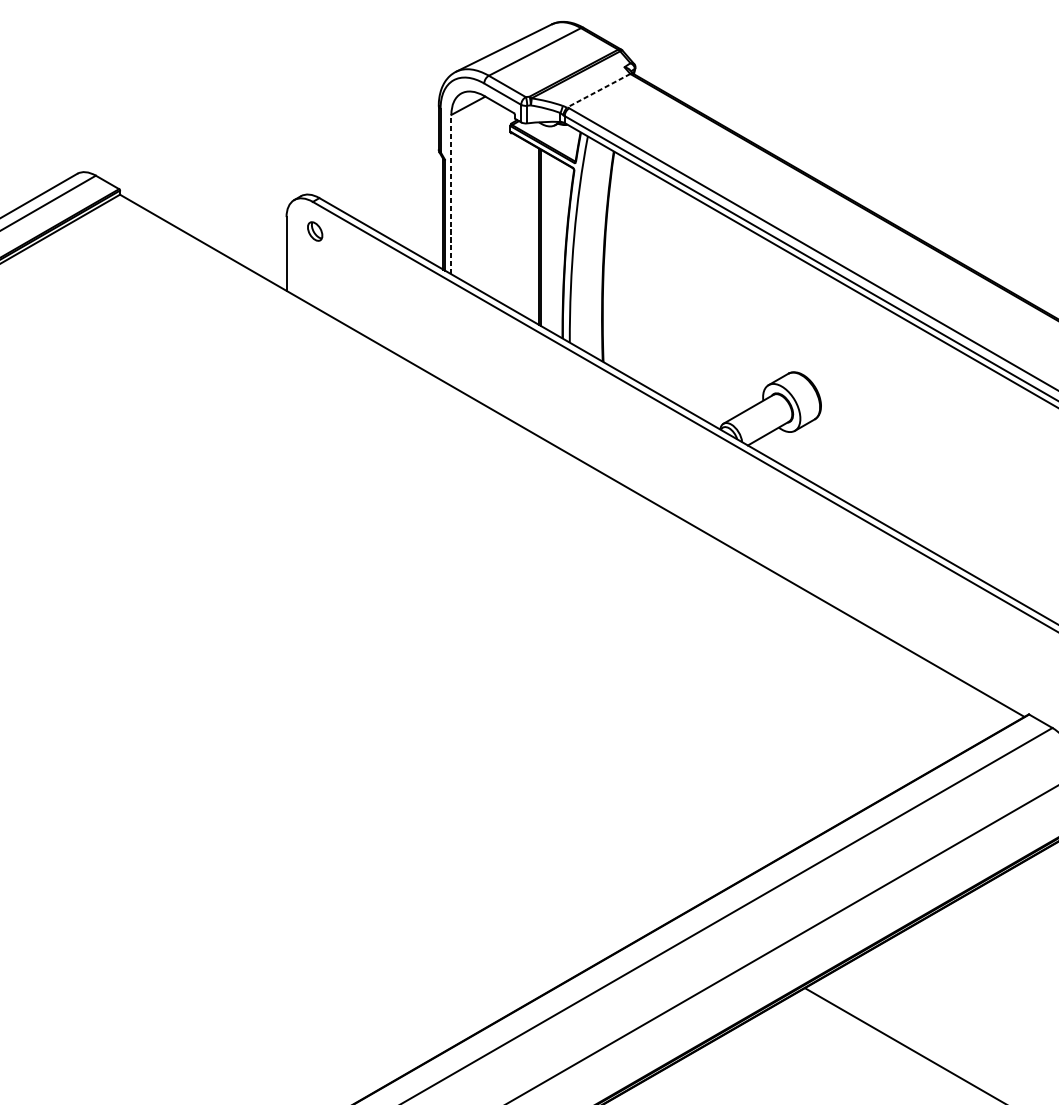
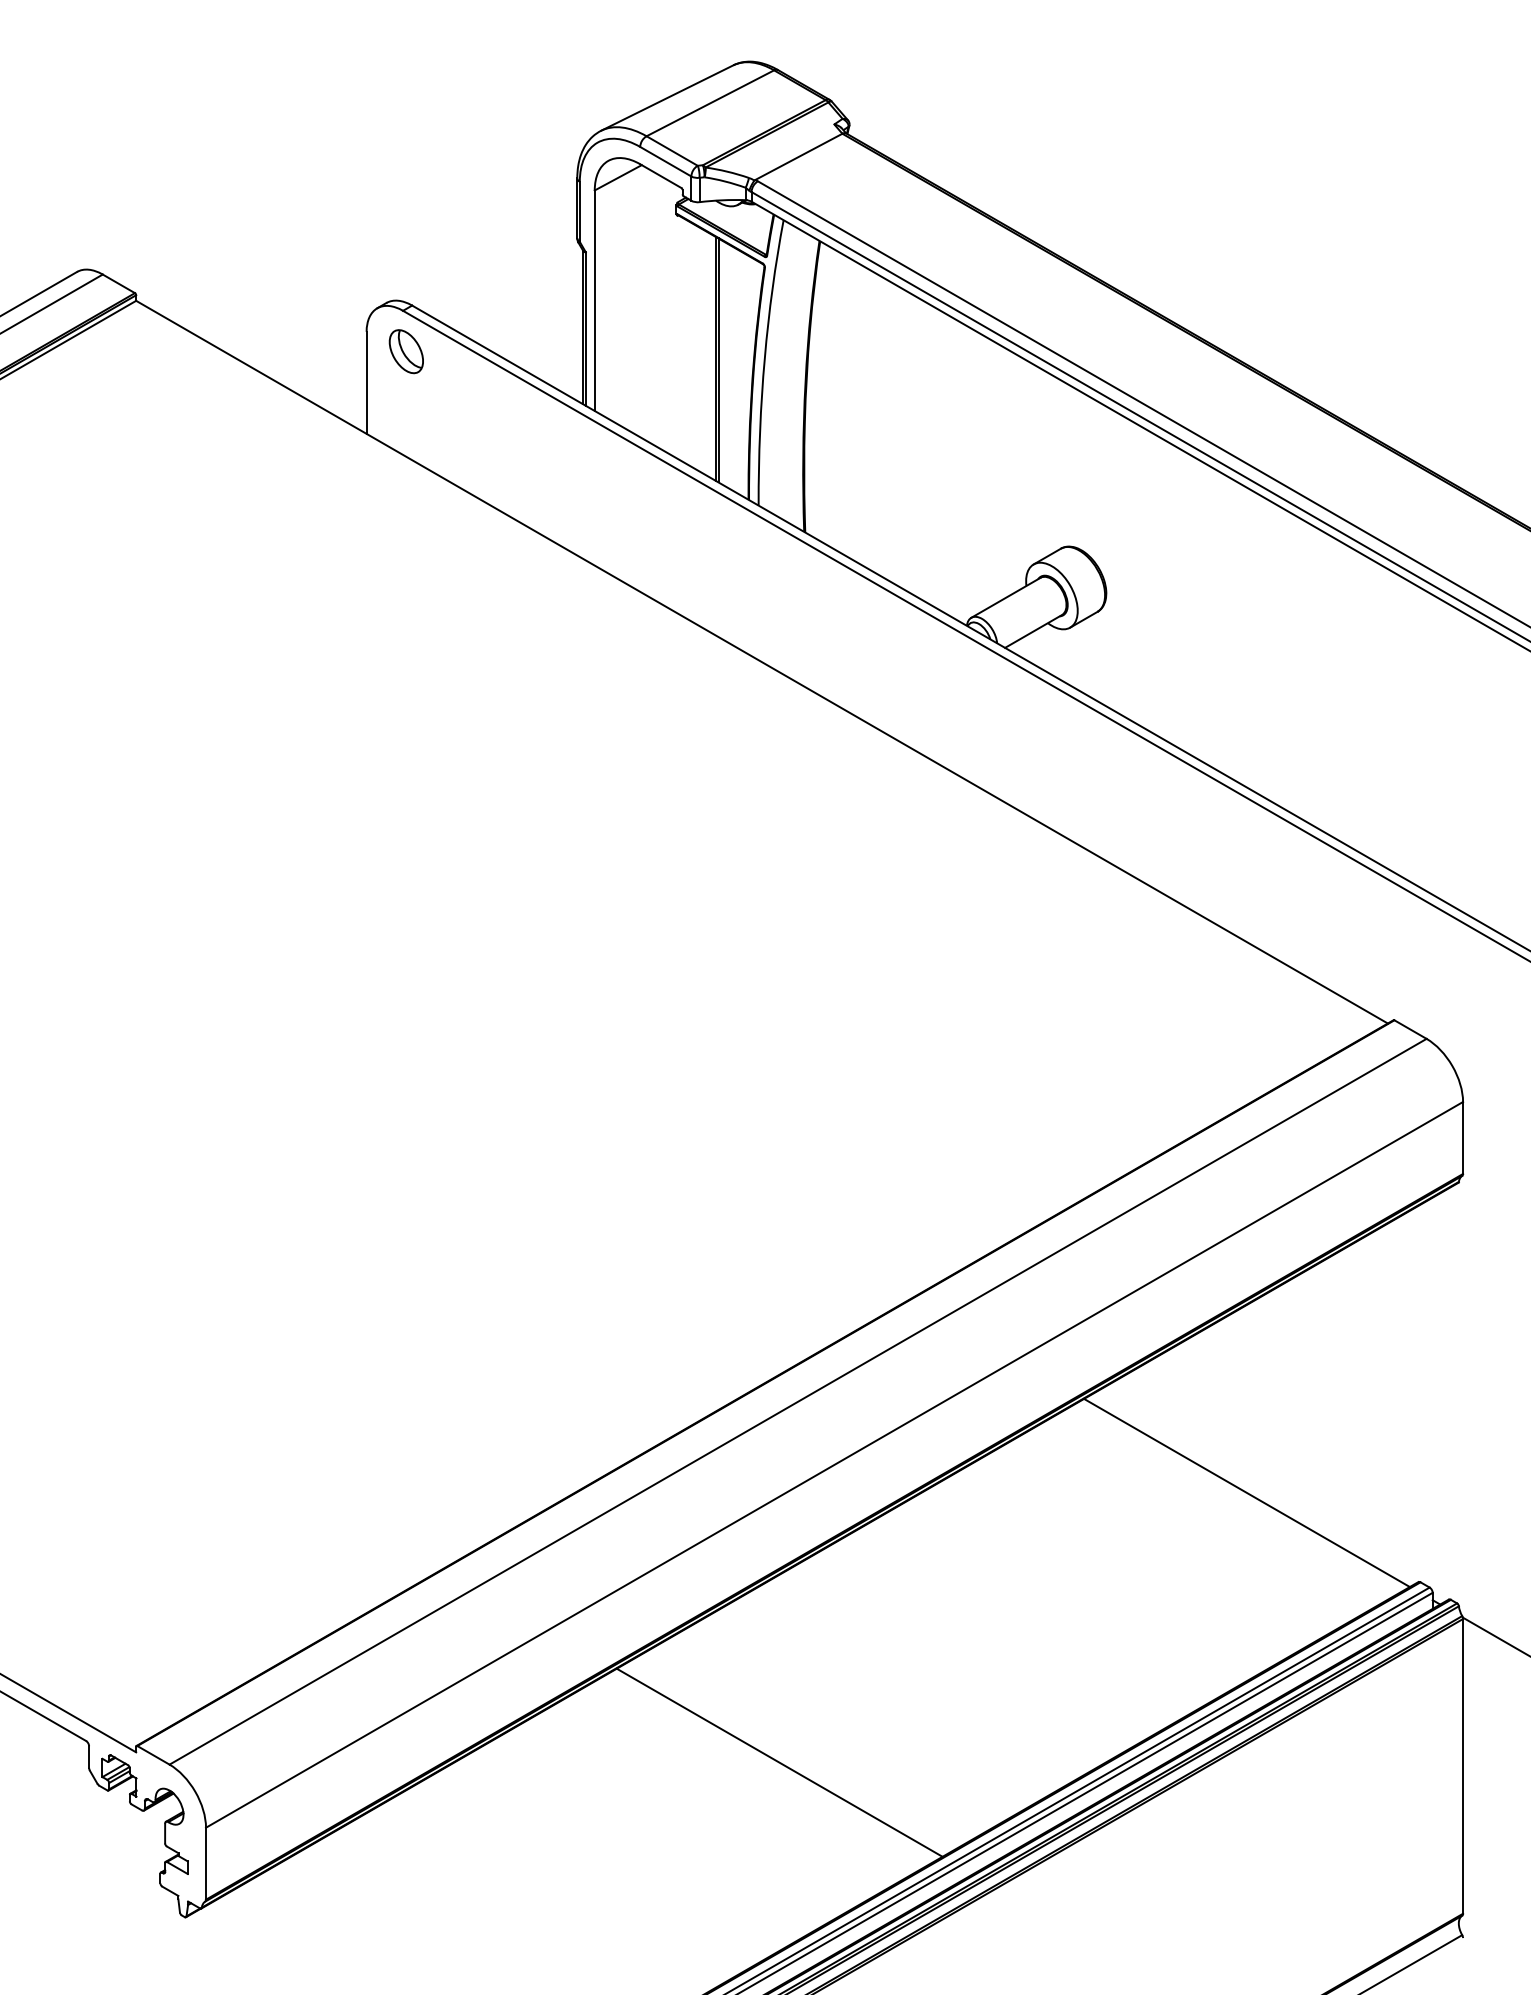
line: (598, 91) -> (798, 157), dashed -> solid
line: (451, 194) -> (594, 300), dashed -> solid
part: (314, 231) -> (405, 351), size x1.67

